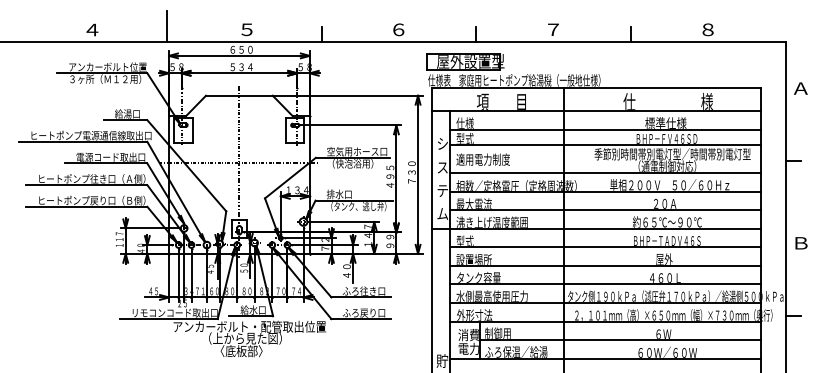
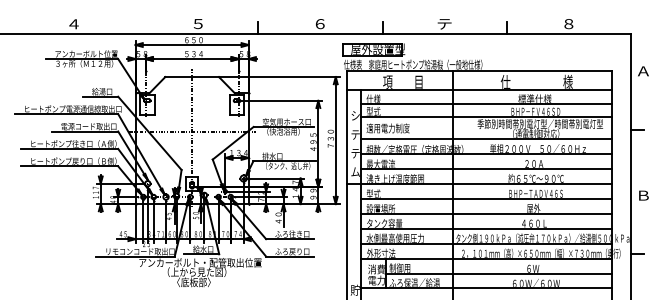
line: (167, 26) -> (134, 21), removed
text: (553, 29) -> (444, 23), ７ -> テ
text: (442, 167) -> (355, 134), ス -> テ

